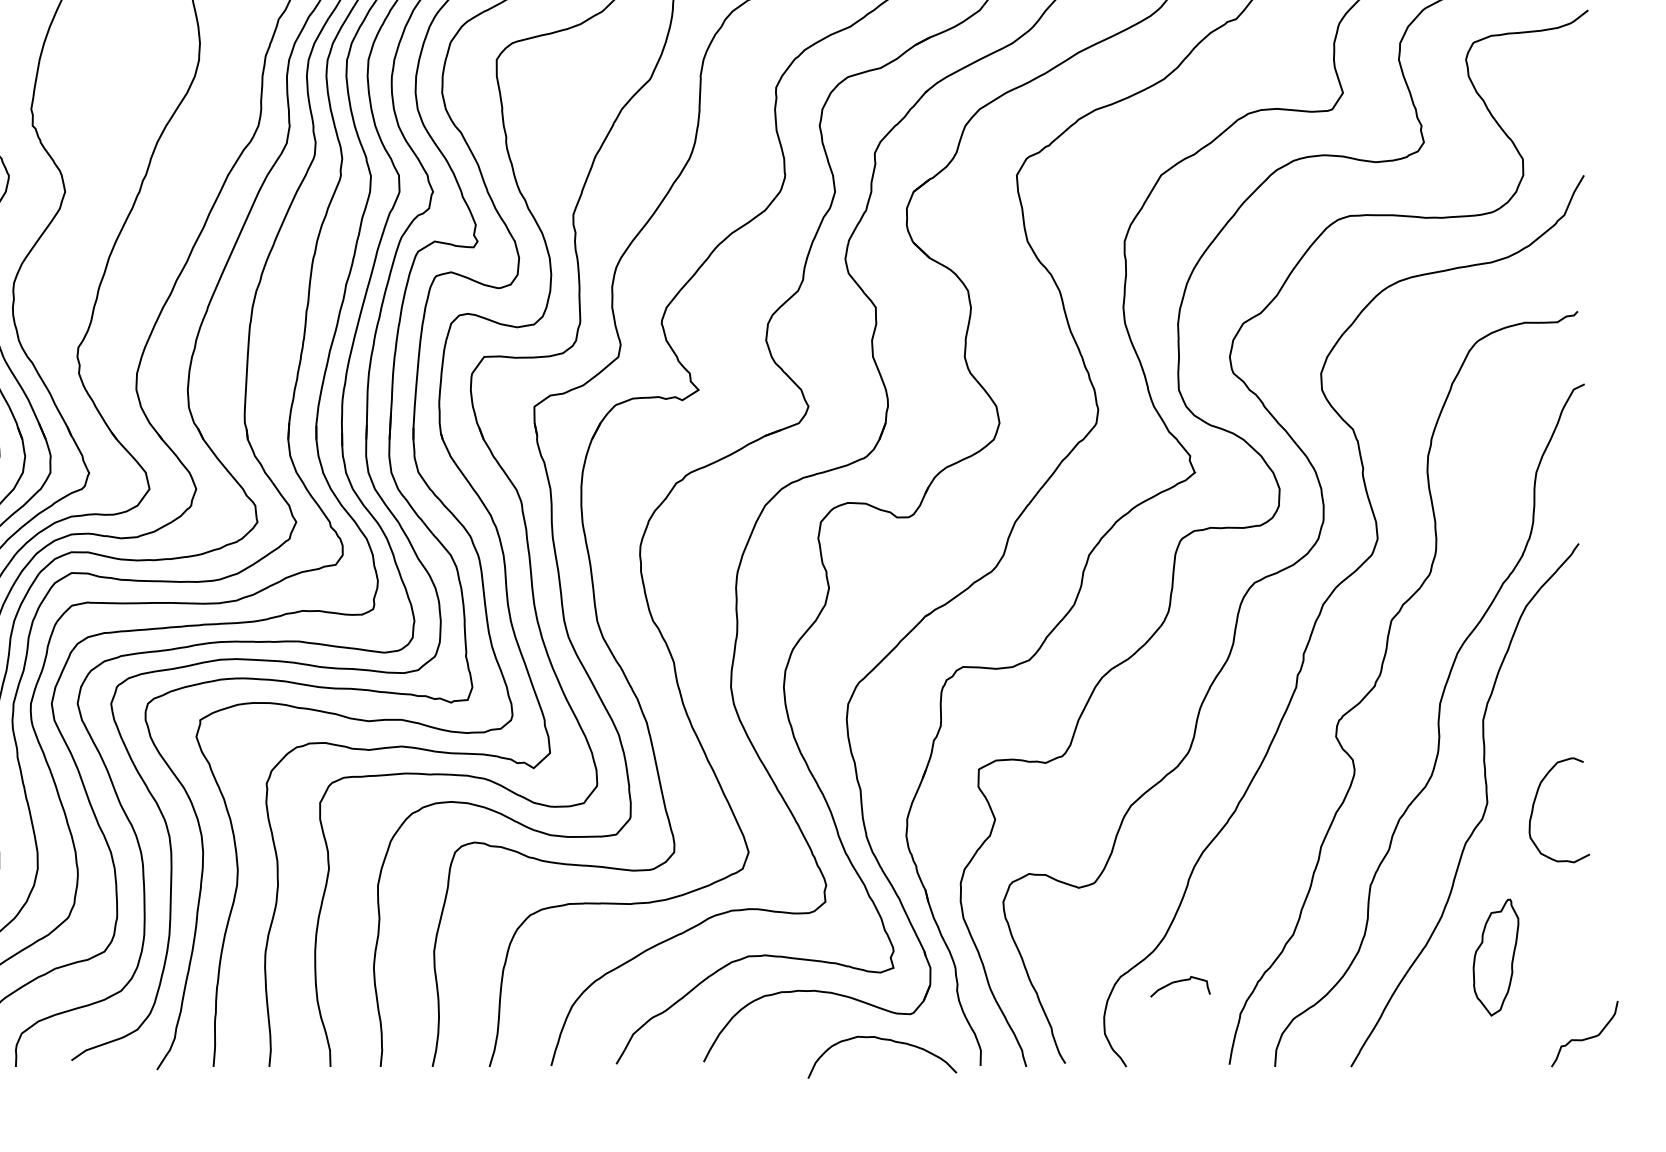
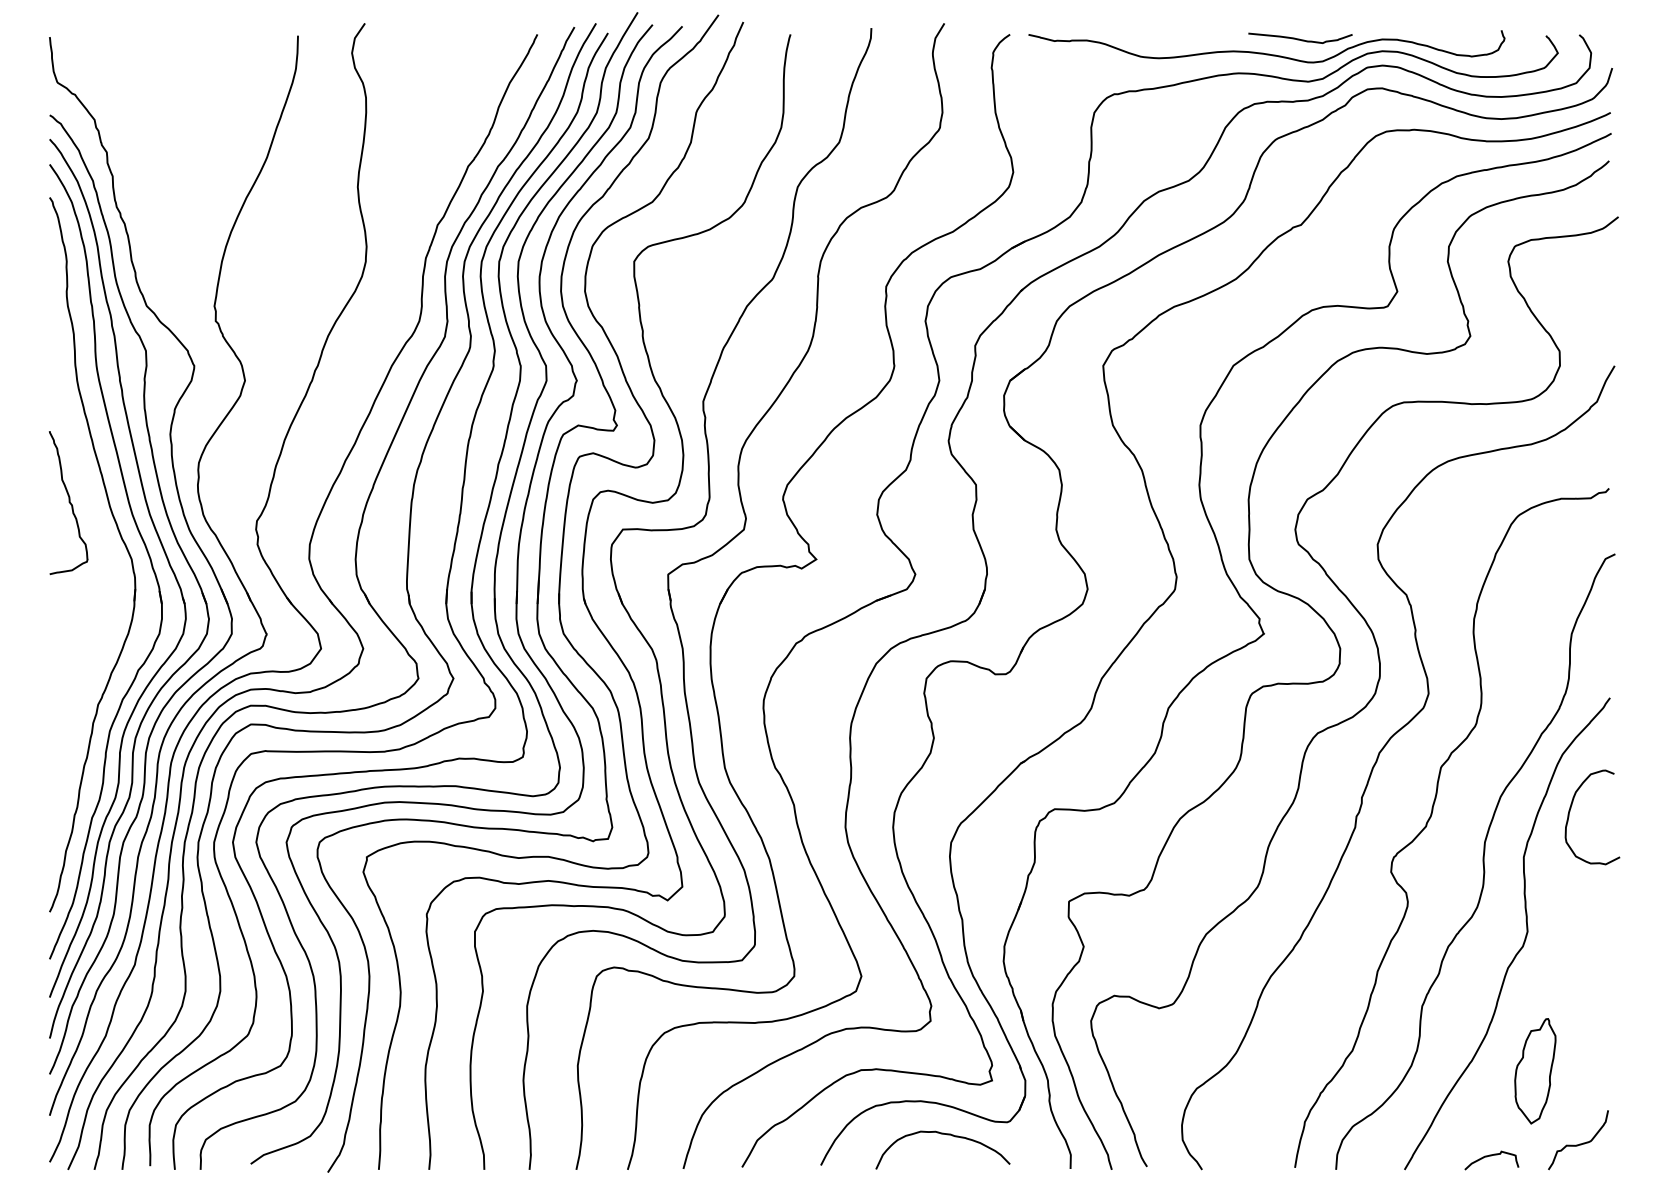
curve: (1534, 803) -> (1570, 811), moved
curve: (1180, 982) -> (1491, 1156), moved
curve: (1585, 1037) -> (1579, 1143), moved
curve: (887, 1041) -> (947, 1135), moved

